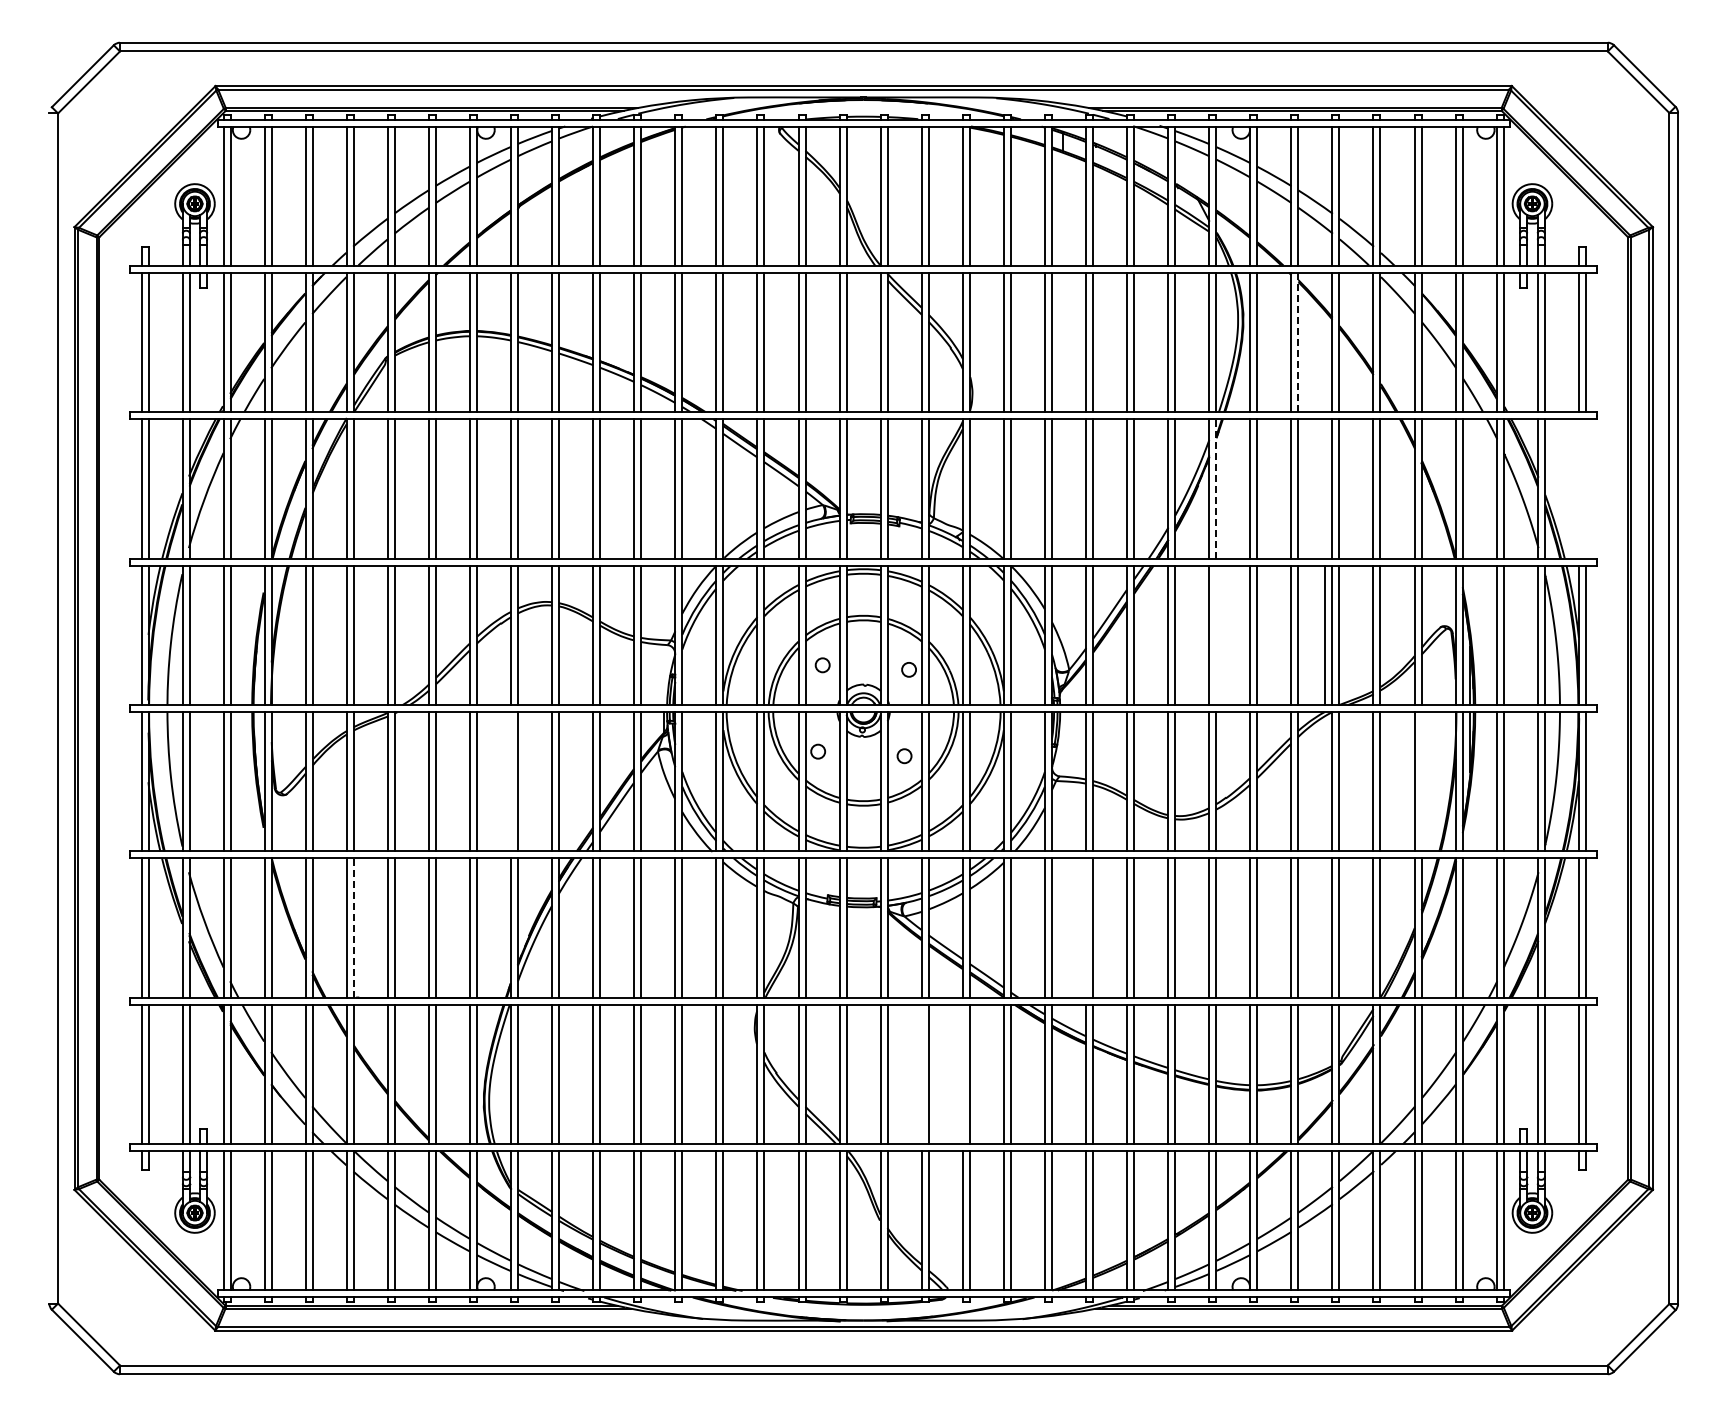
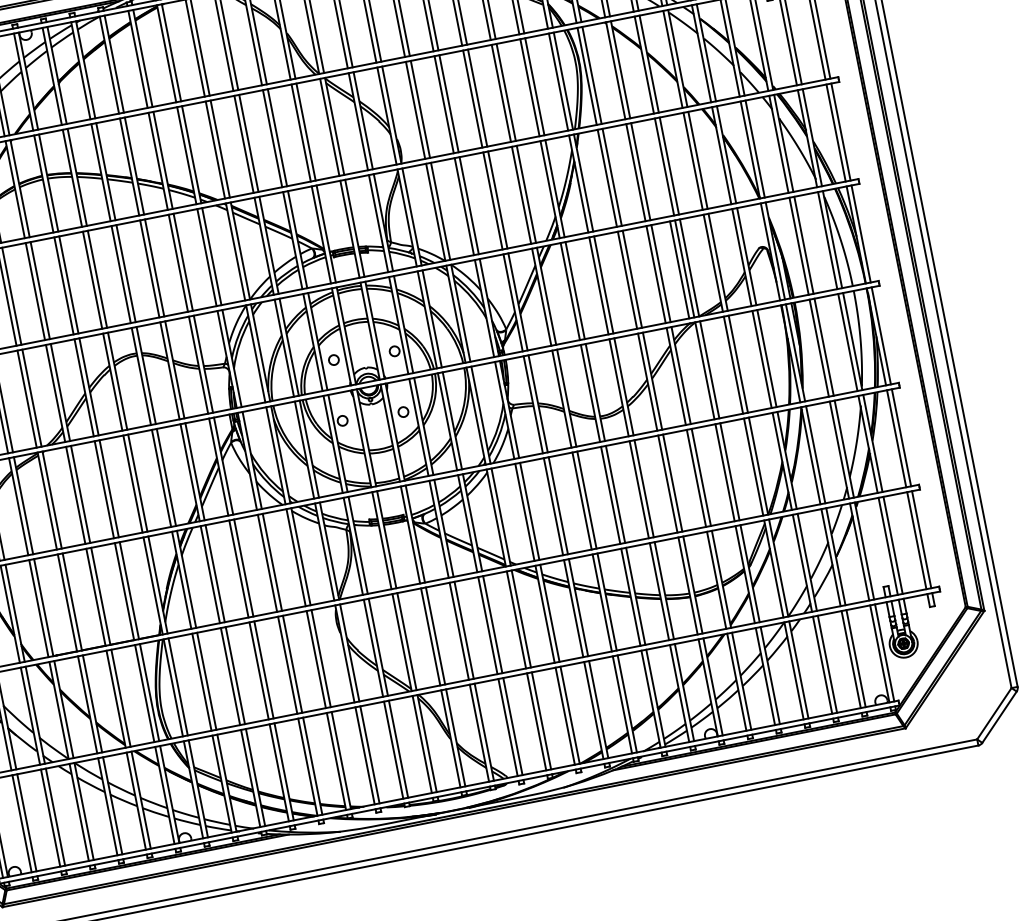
line: (1298, 342) -> (620, 69), dashed -> solid
line: (1216, 488) -> (583, 182), dashed -> solid
line: (1578, 488) -> (835, 132), added
line: (1585, 488) -> (840, 131), added
line: (1216, 635) -> (604, 285), added
line: (511, 781) -> (133, 483), added
line: (1421, 781) -> (766, 358), added
line: (1085, 927) -> (553, 506), added
line: (354, 928) -> (44, 607), dashed -> solid
line: (921, 1074) -> (459, 631), added
line: (962, 1074) -> (487, 625), added

